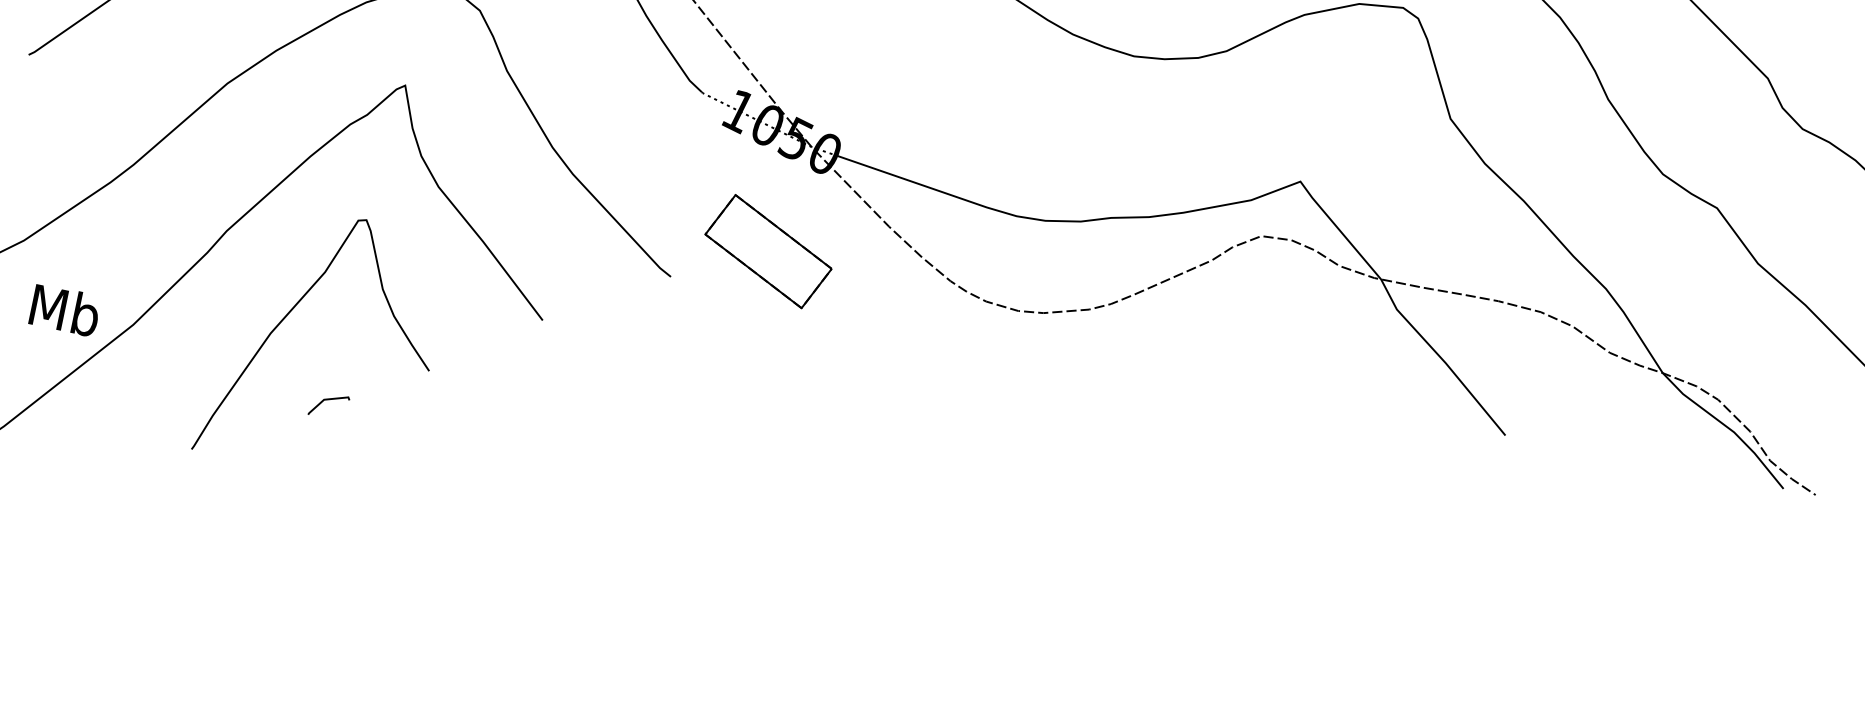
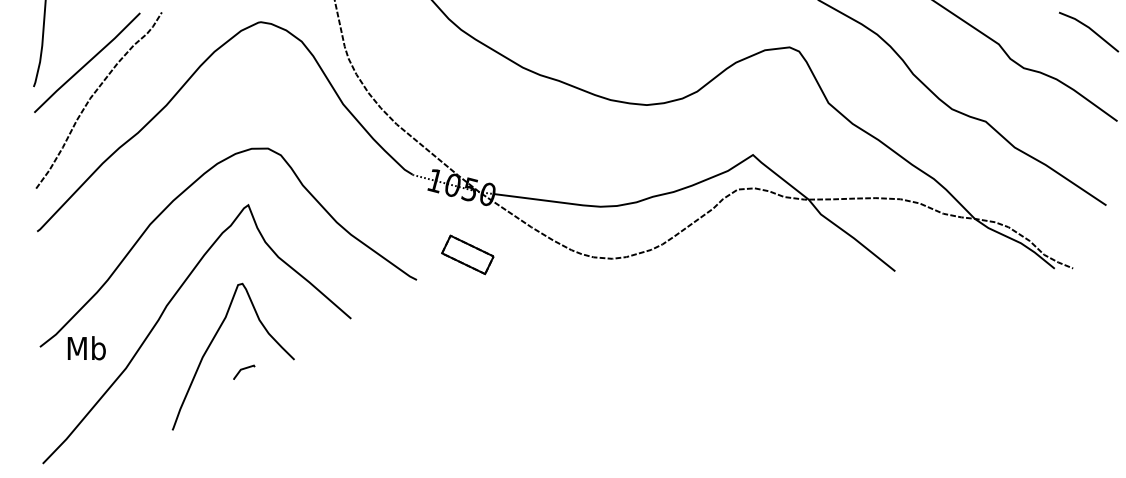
part: (768, 250) -> (467, 254), size x0.7
text: (64, 310) -> (86, 348), moved
line: (330, 400) -> (244, 369), moved

